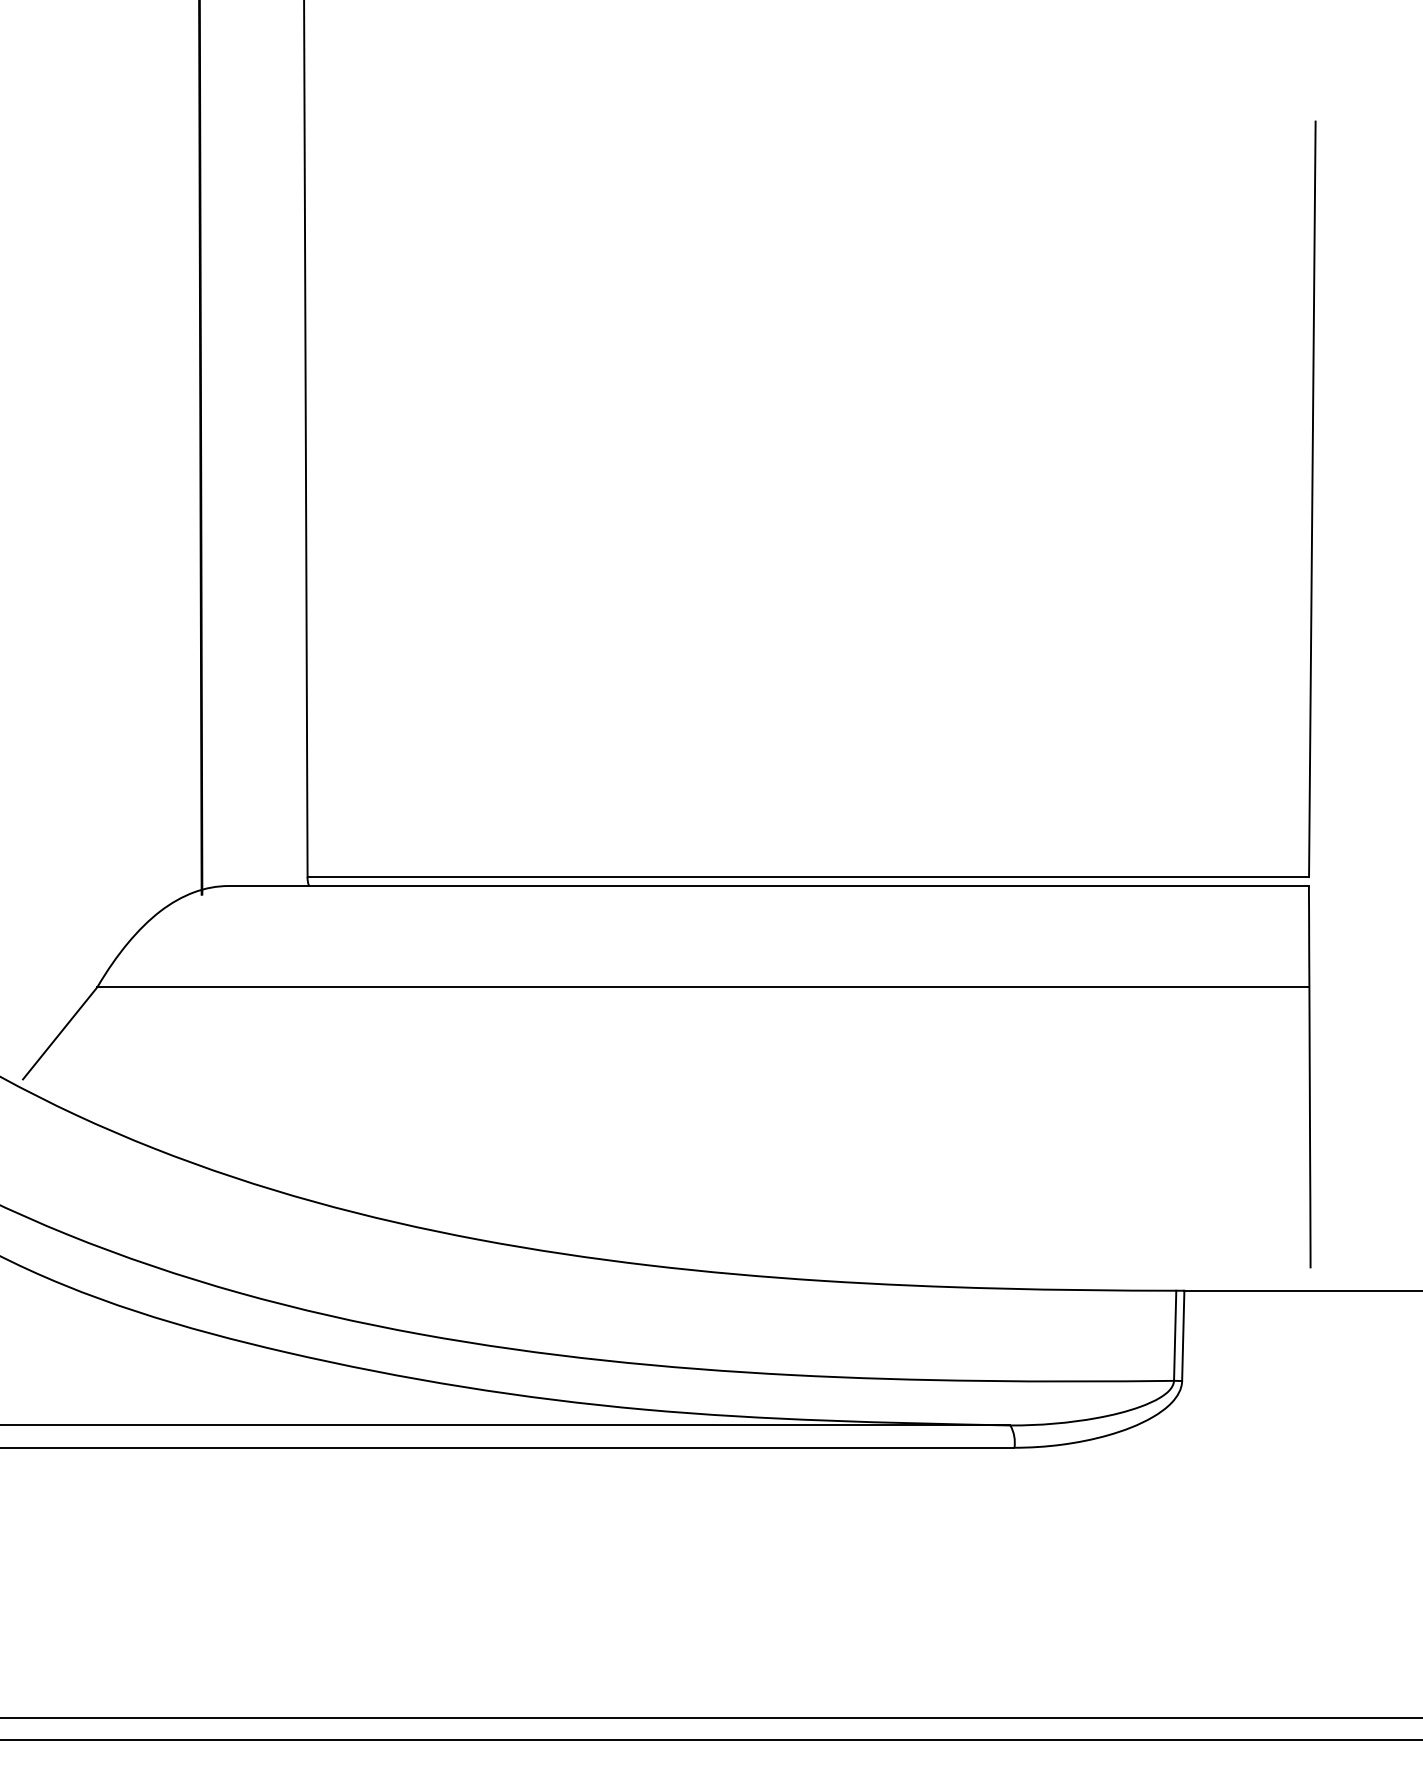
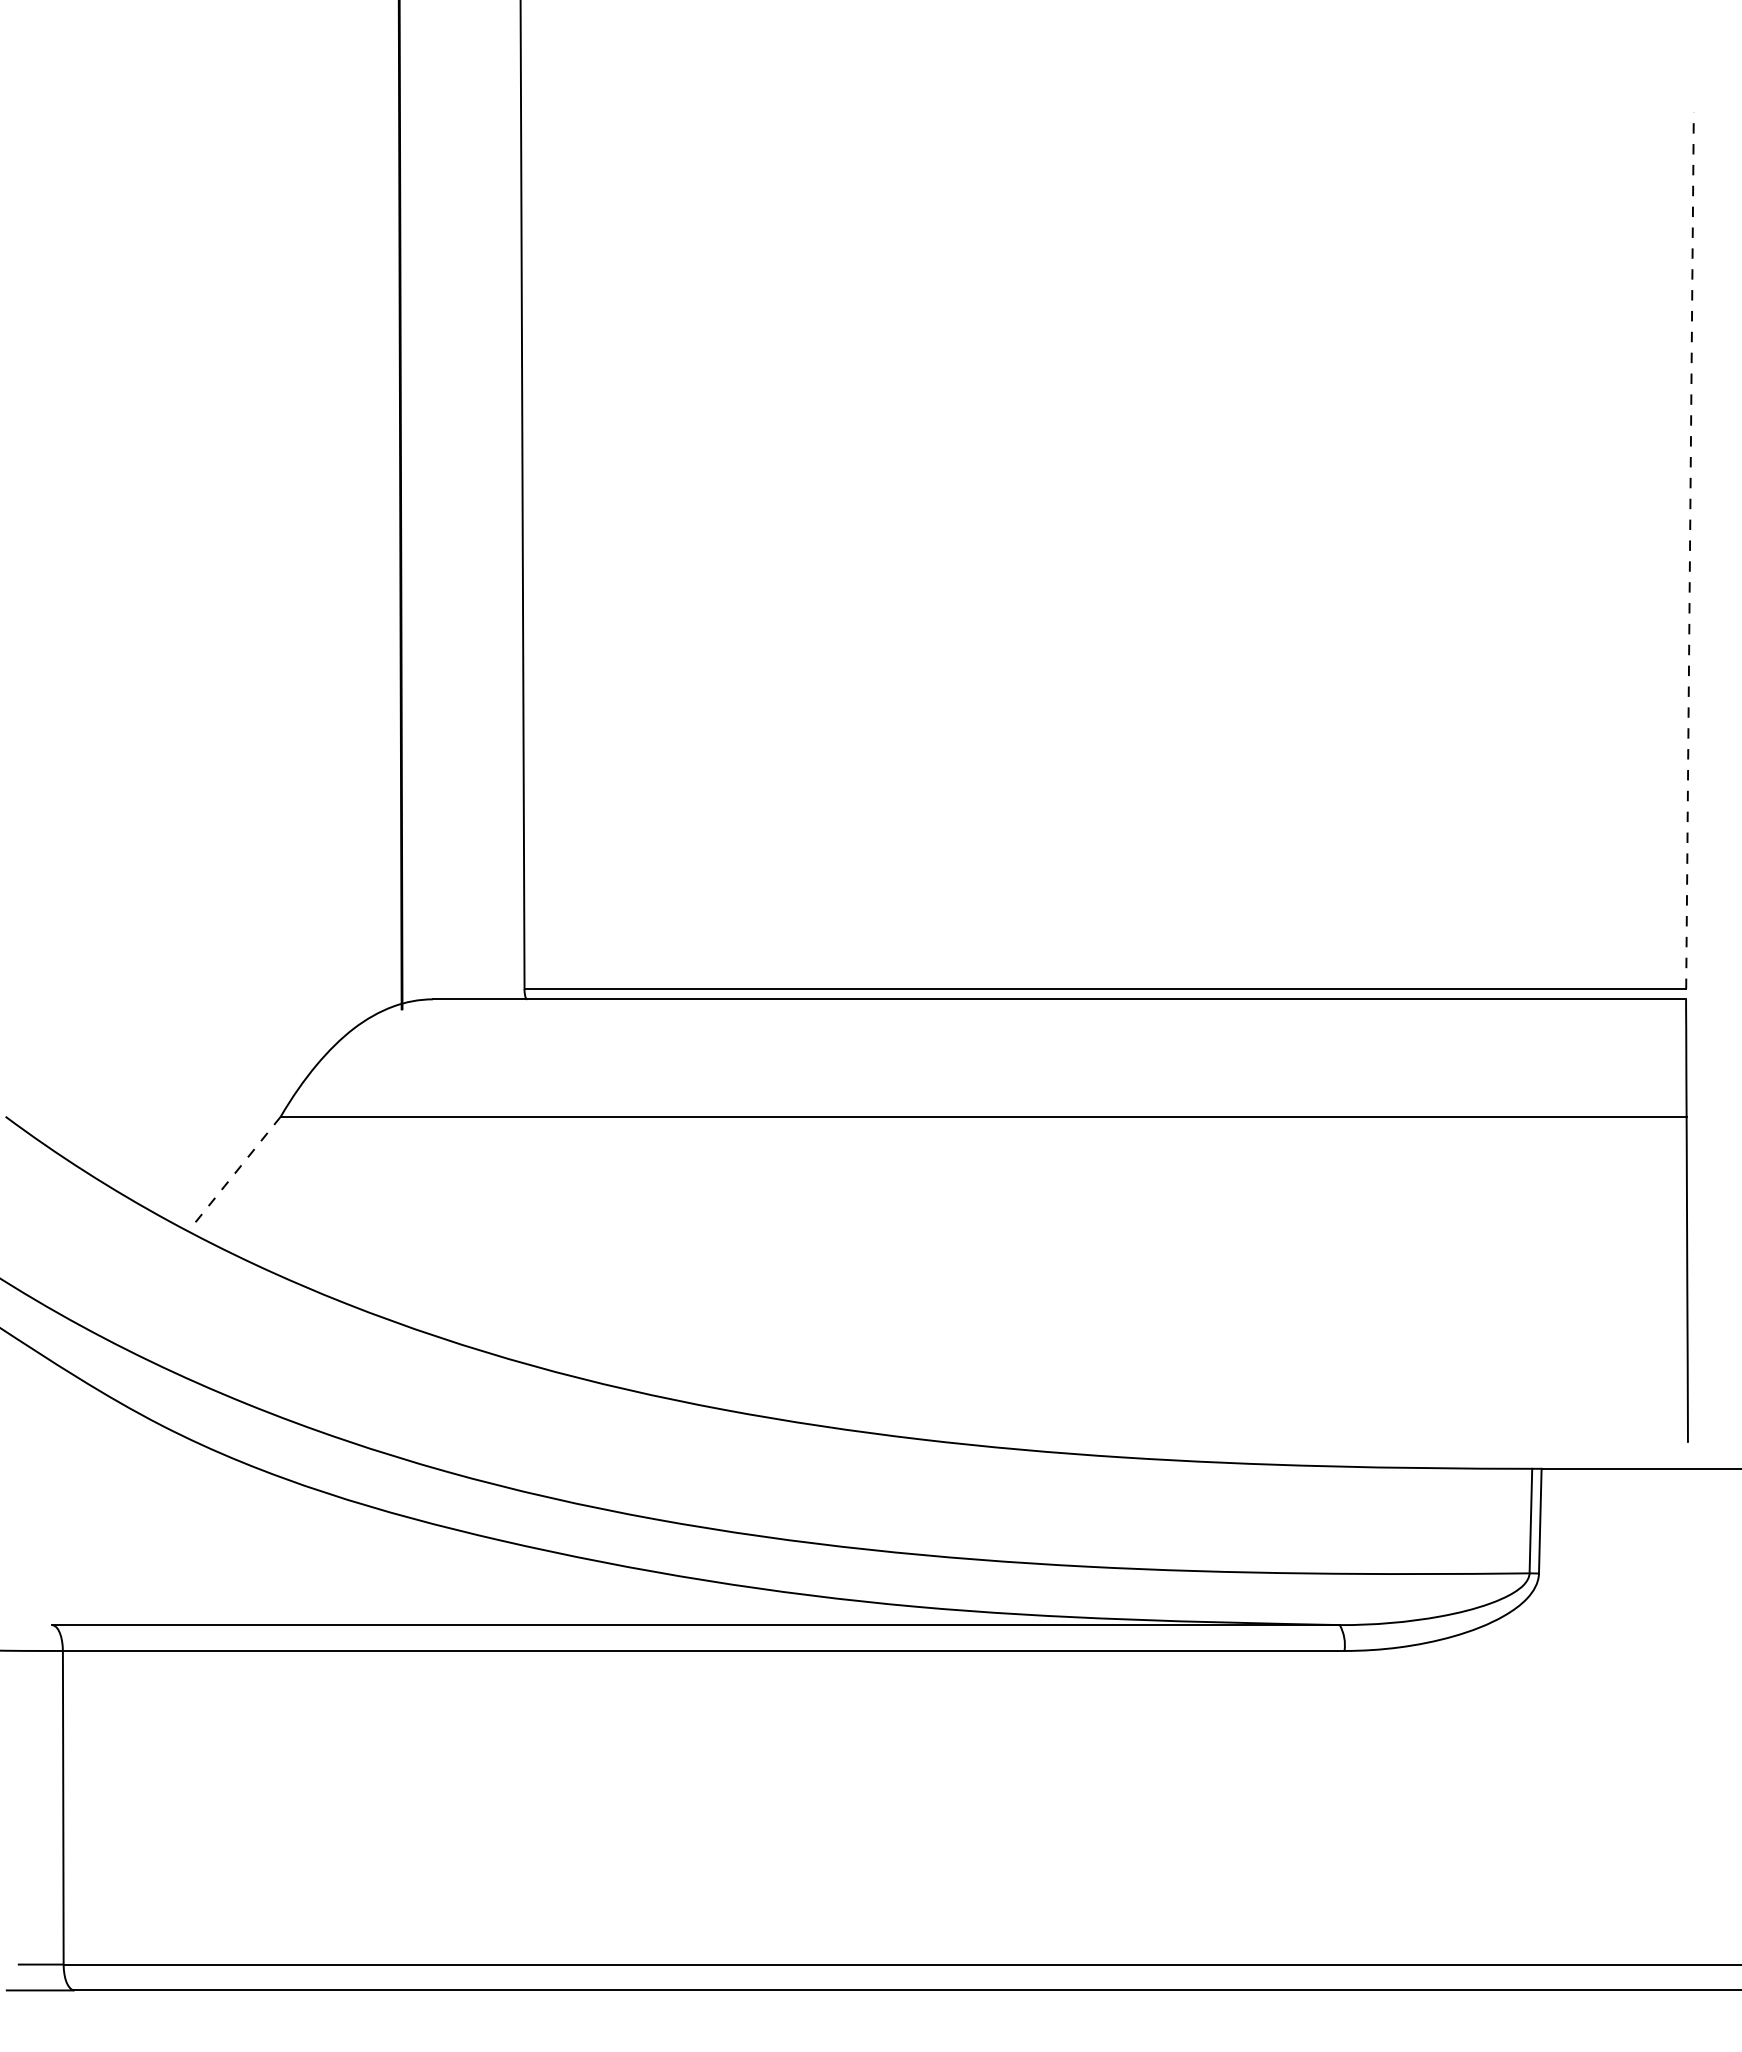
line: (1312, 499) -> (1690, 550), solid -> dashed
line: (60, 1033) -> (237, 1170), solid -> dashed

